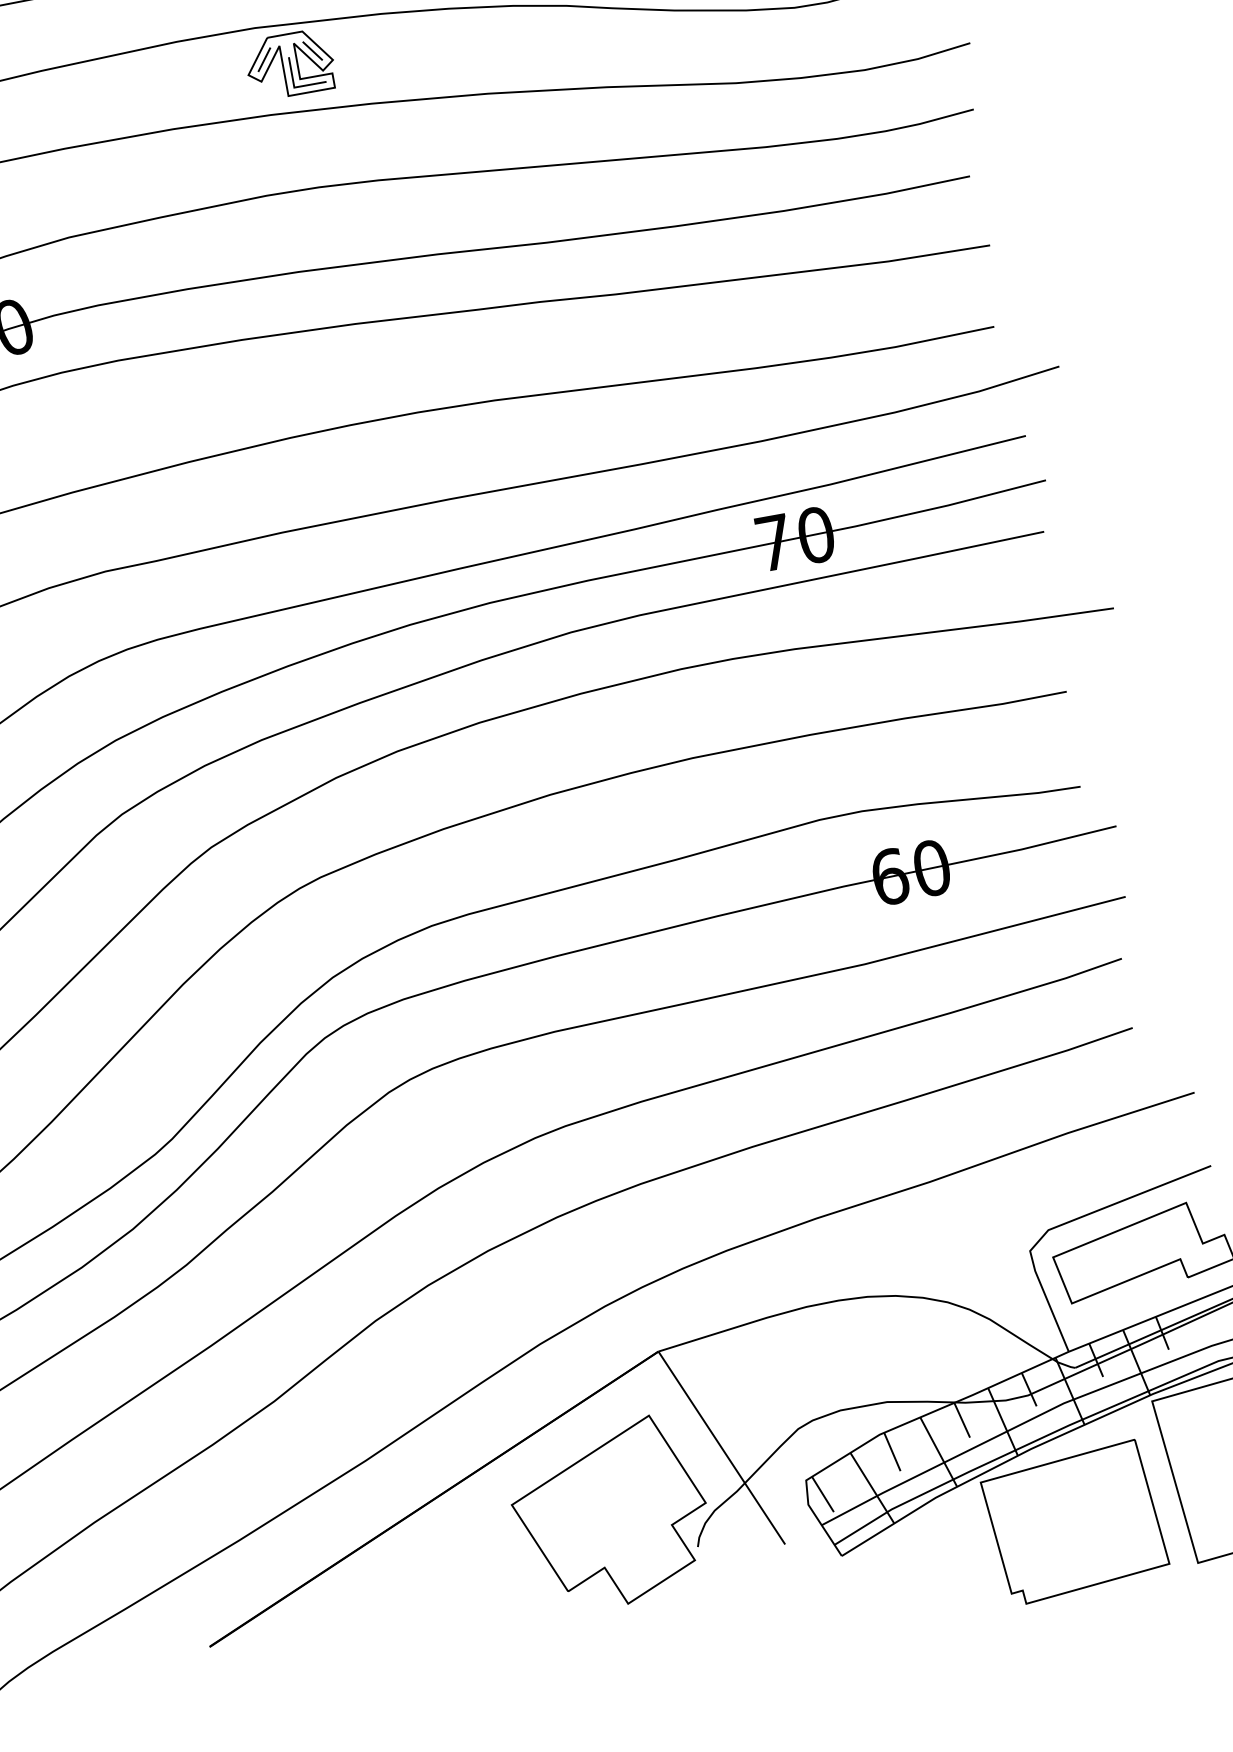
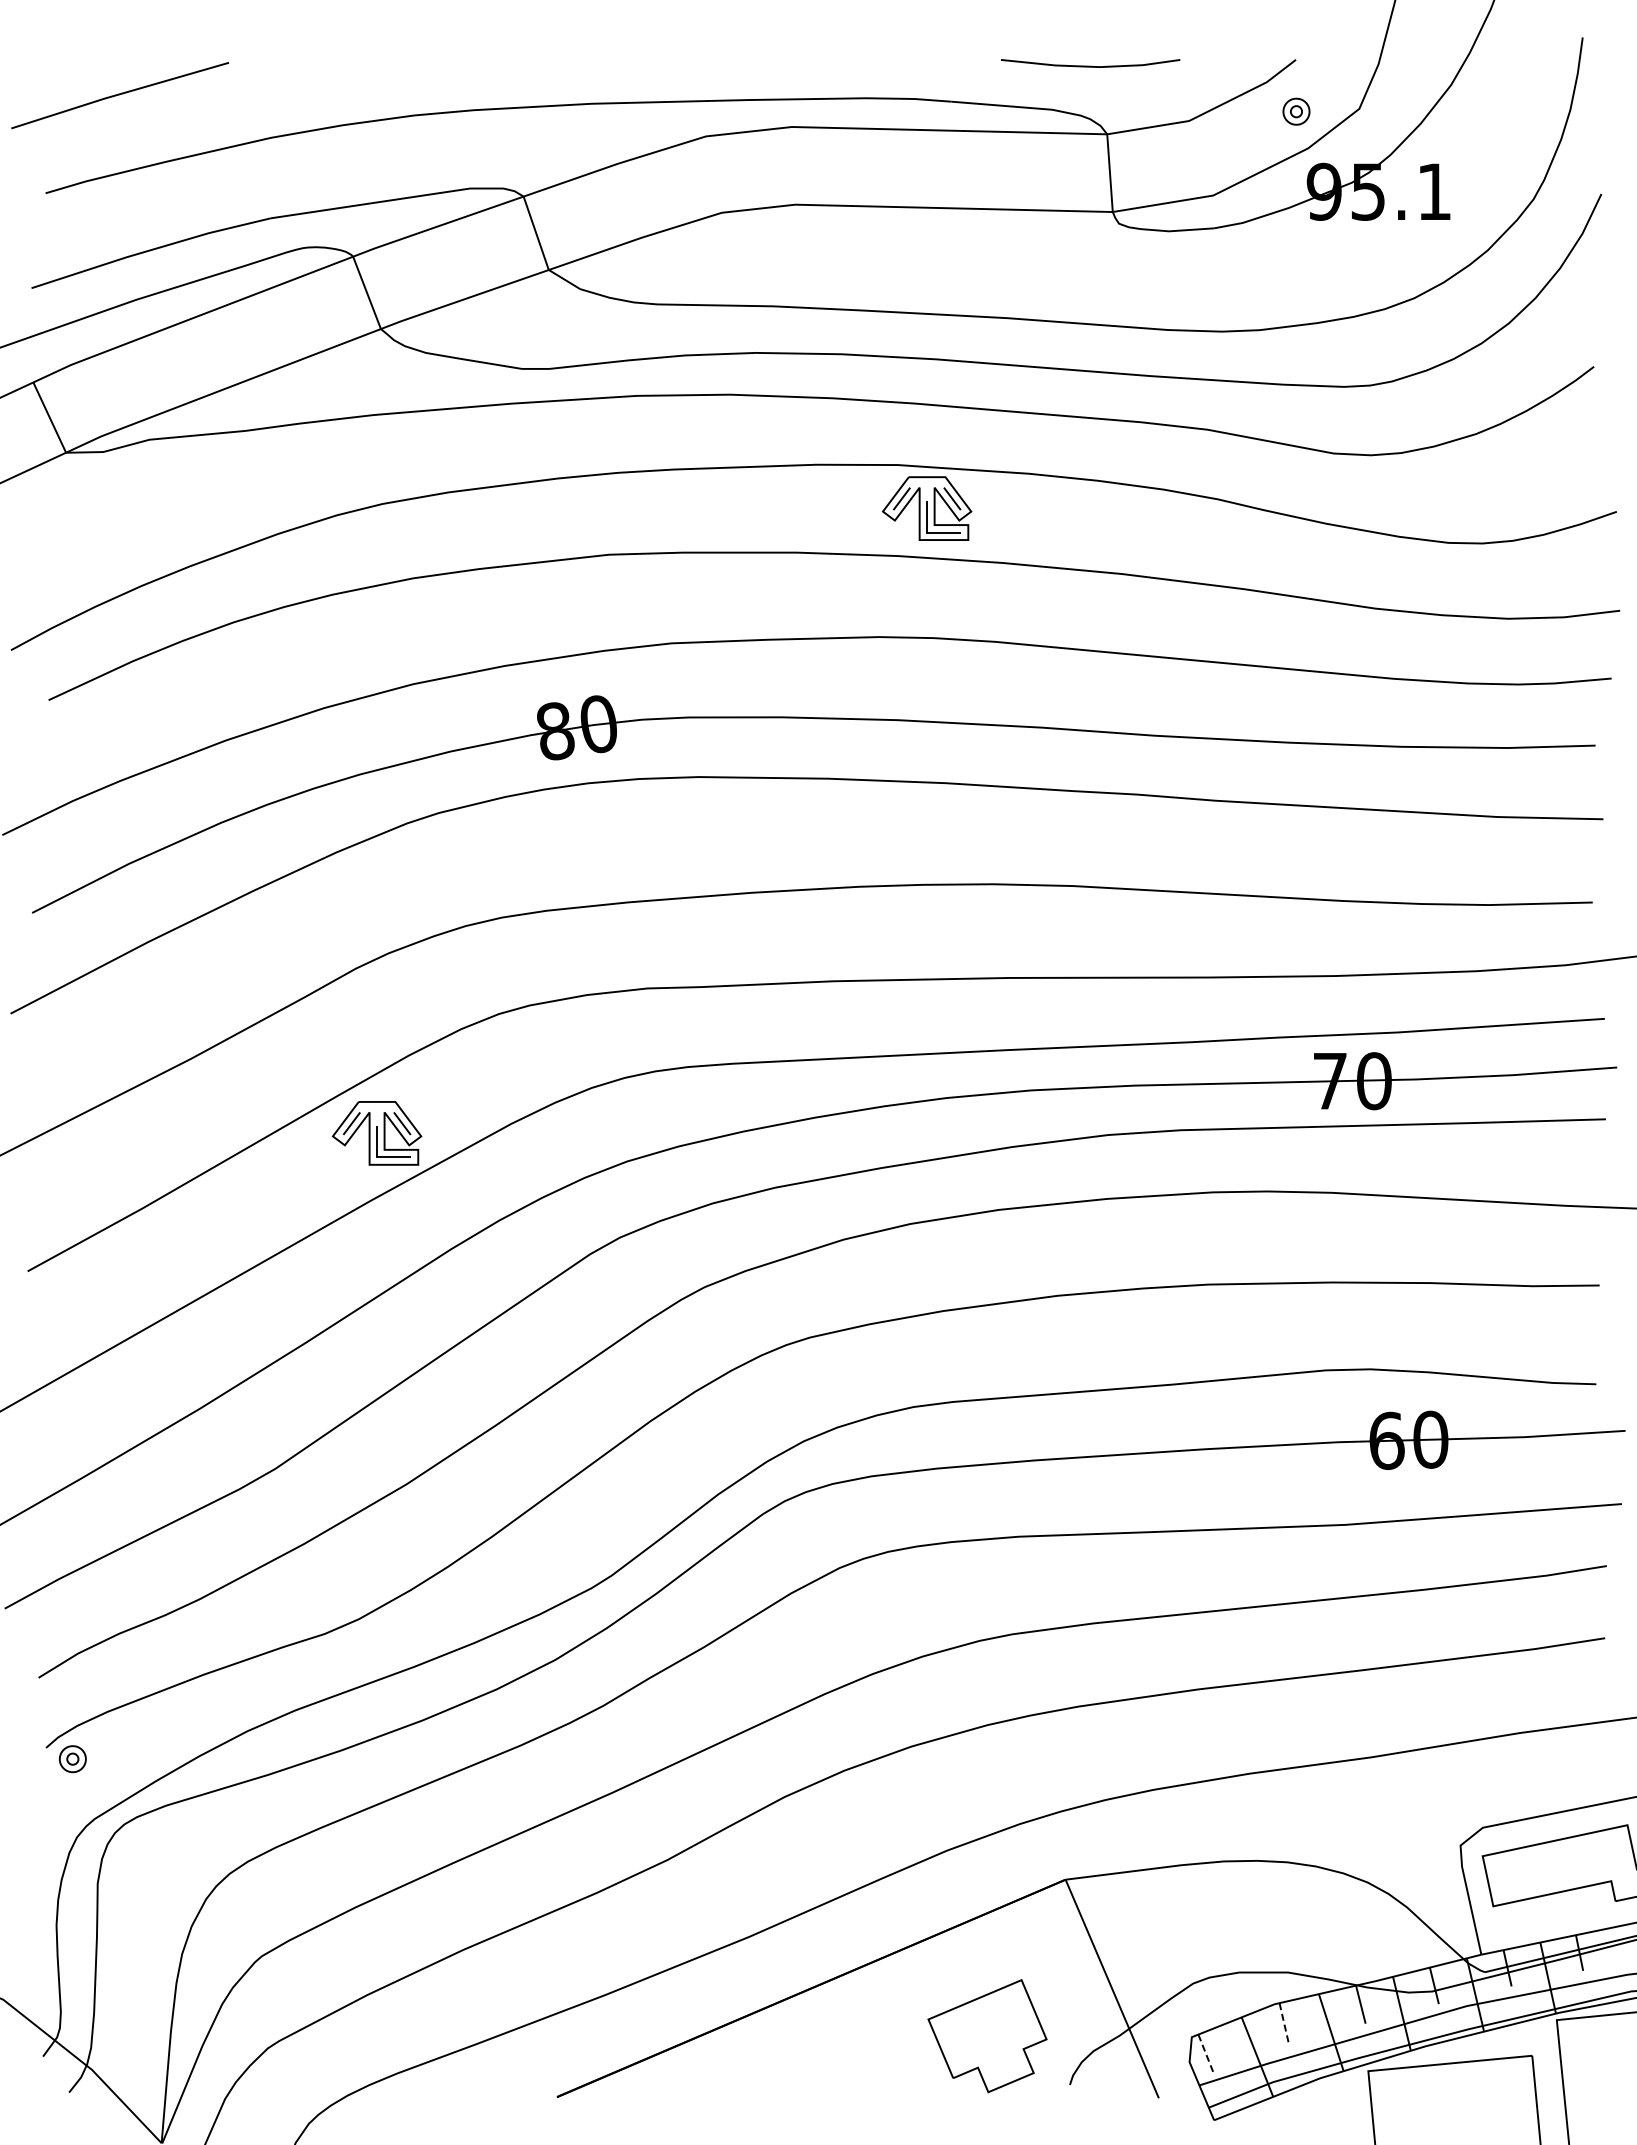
line: (892, 1452) -> (1284, 2024), solid -> dashed
line: (823, 1494) -> (1206, 2054), solid -> dashed
part: (610, 1513) -> (987, 2035), size x0.6

